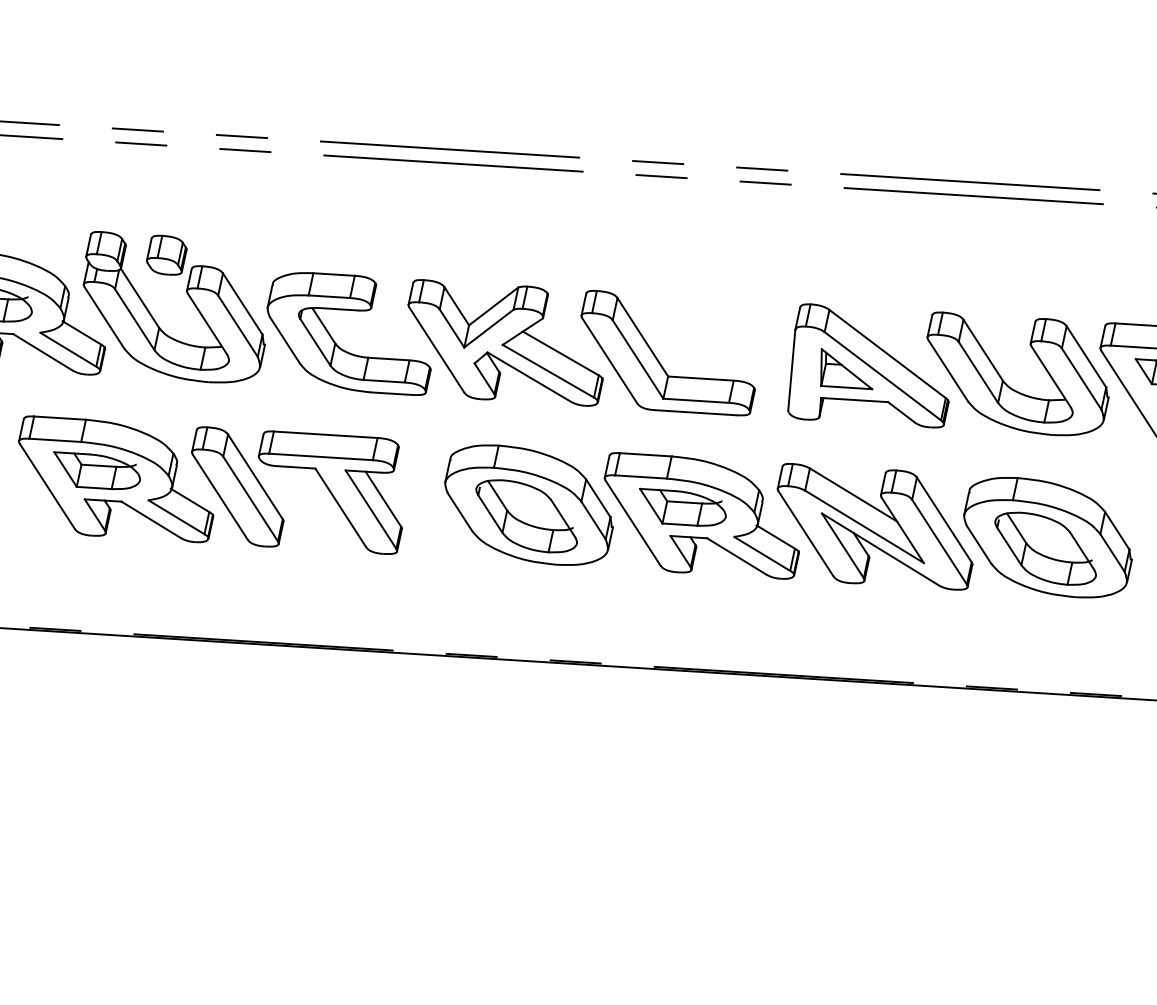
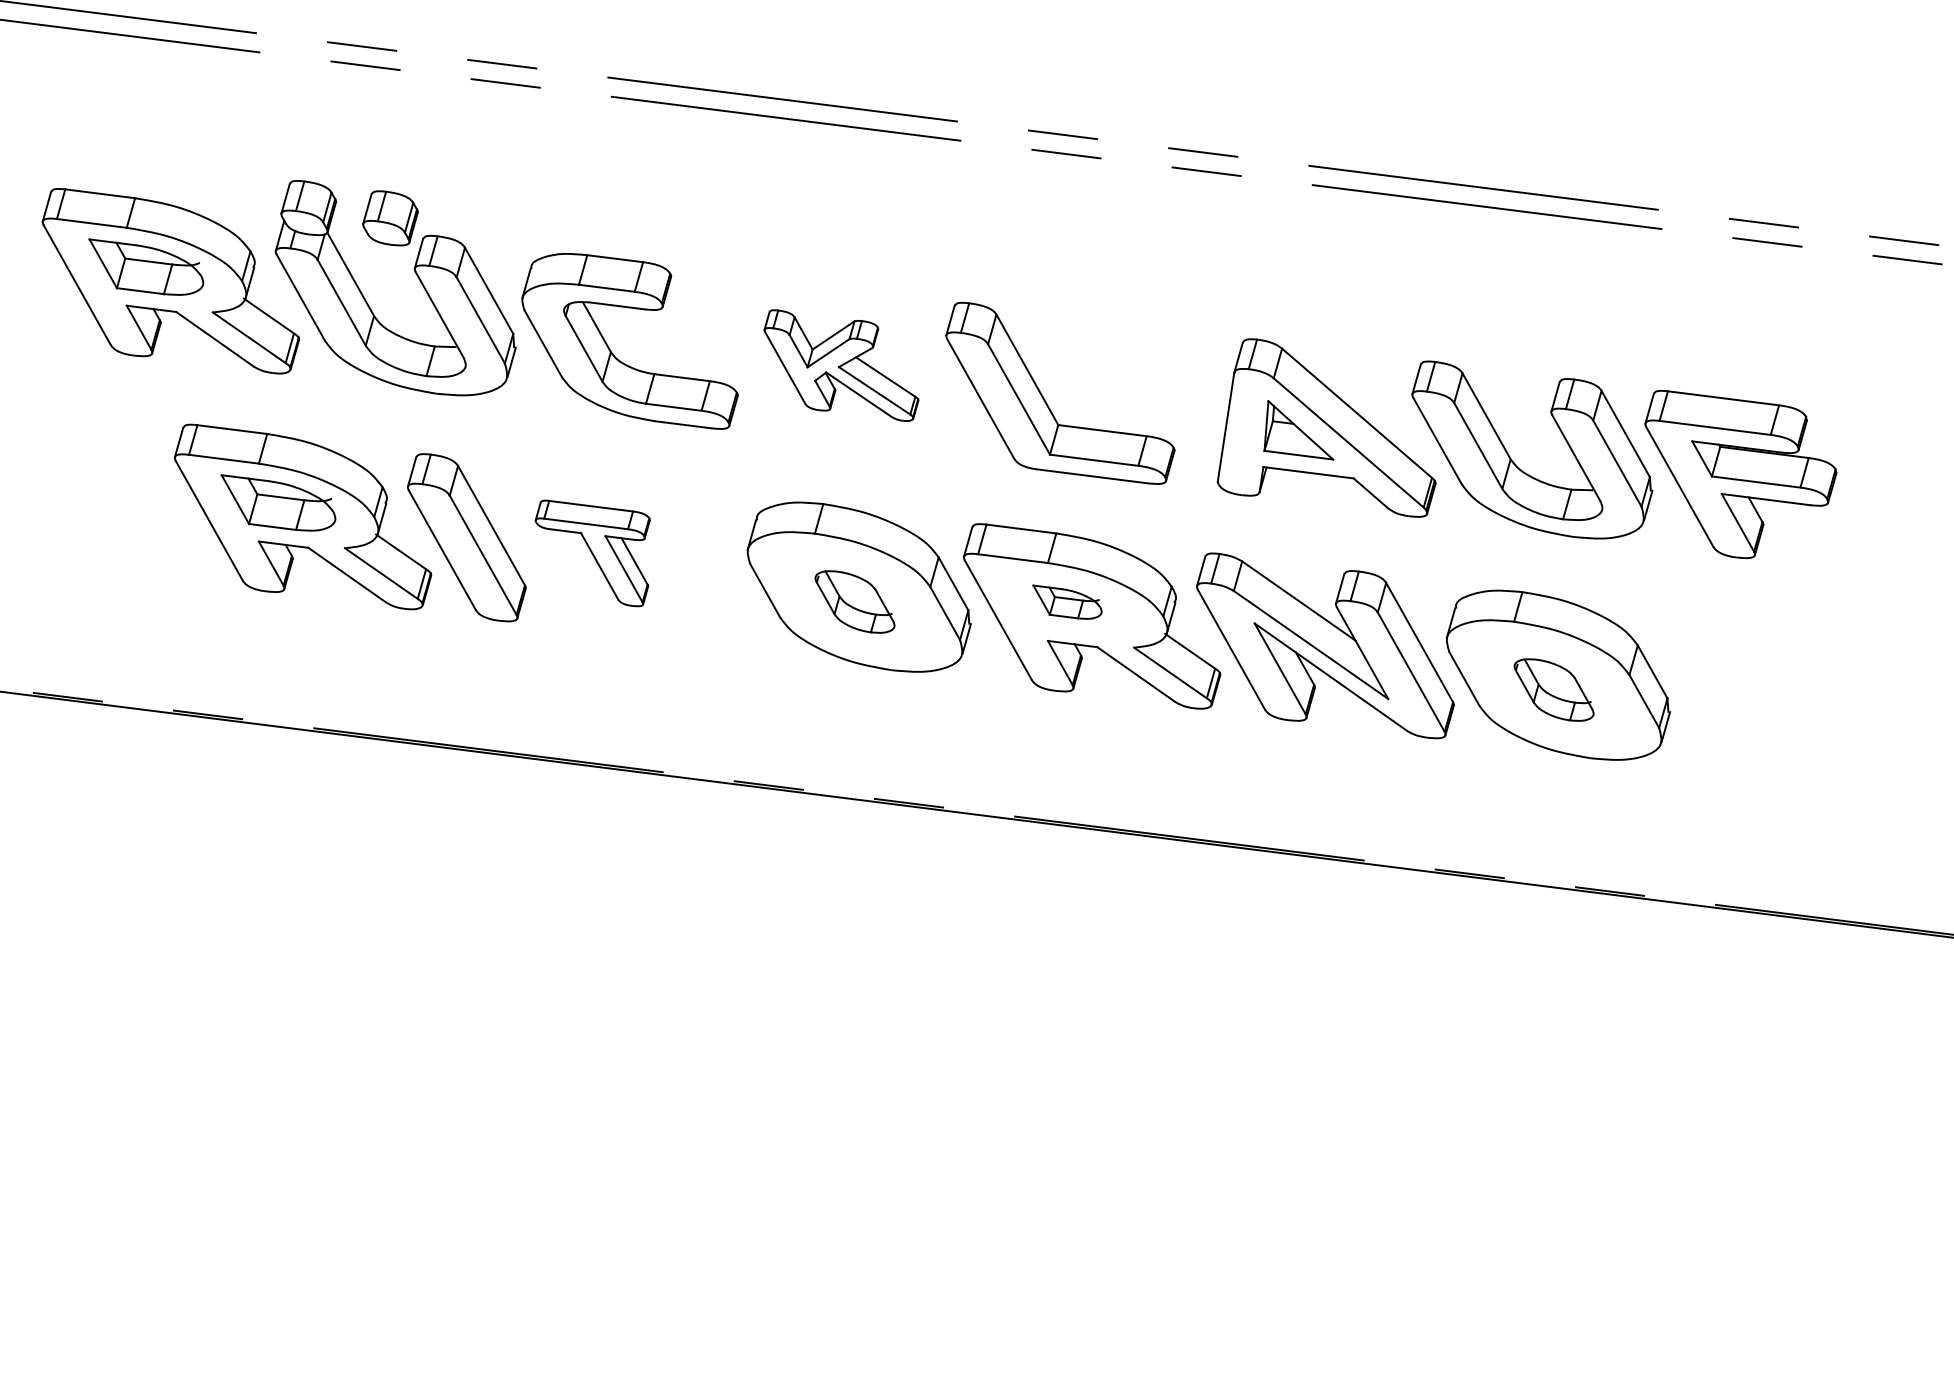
part: (505, 342) -> (841, 365), size x0.6
part: (331, 492) -> (592, 553), size x0.6
part: (683, 506) -> (1067, 601), size x0.6
part: (526, 515) -> (854, 601), size x0.6
part: (1045, 548) -> (1553, 689), size x0.6

